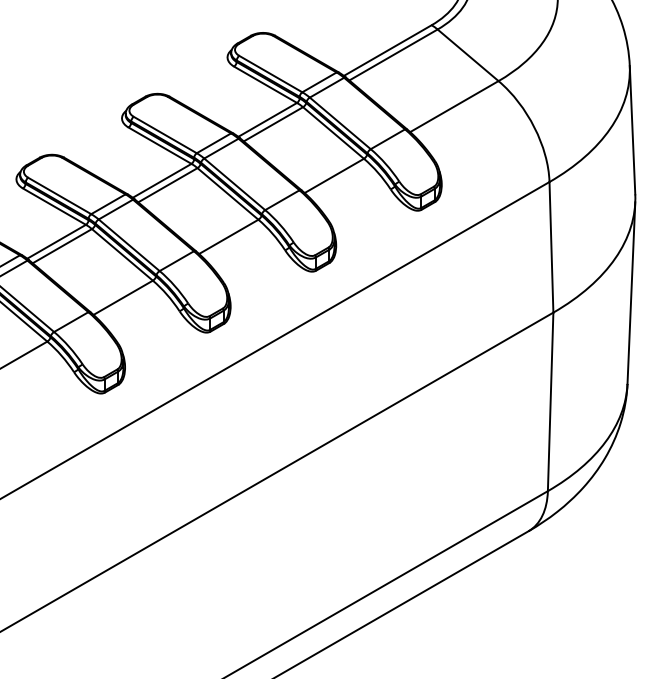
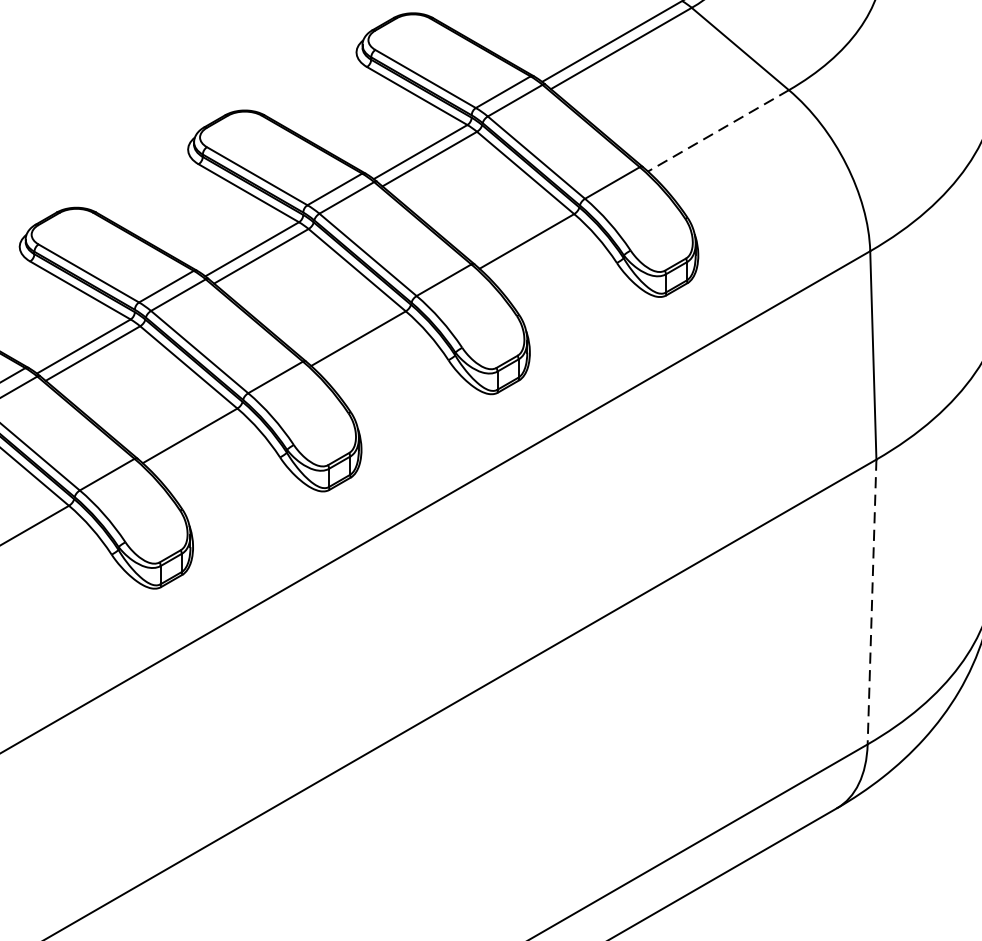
line: (454, 106) -> (718, 130), solid -> dashed
line: (550, 402) -> (871, 602), solid -> dashed

